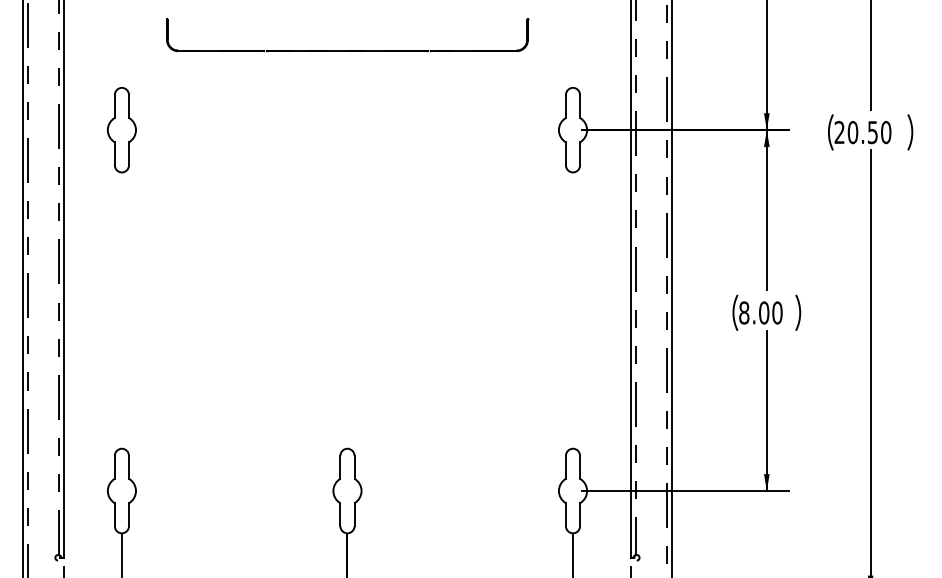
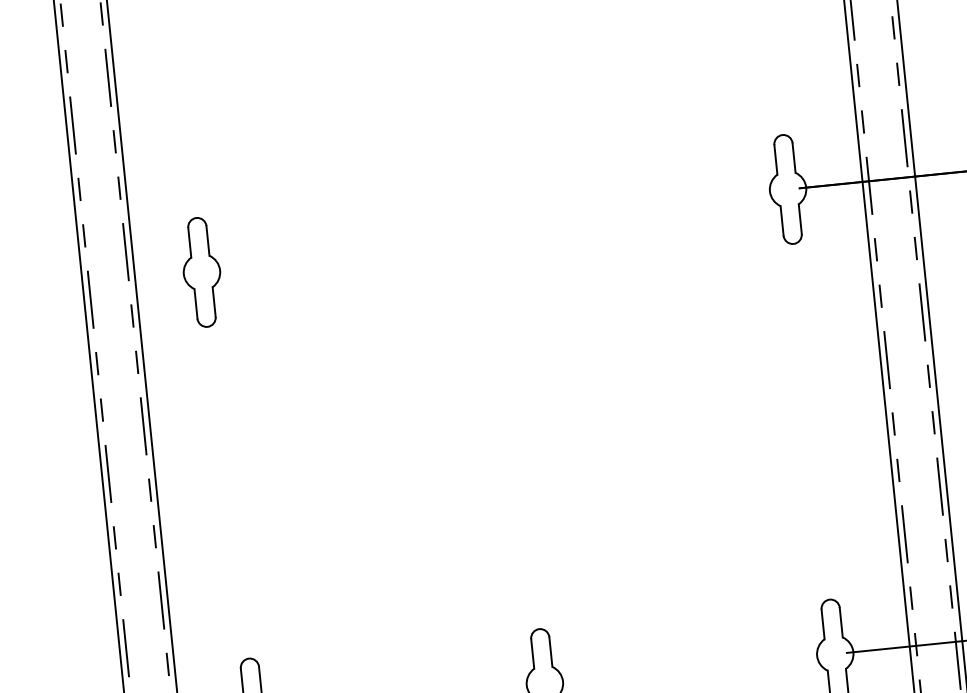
part: (347, 50) -> (487, 116), removed
part: (121, 130) -> (201, 272), moved

